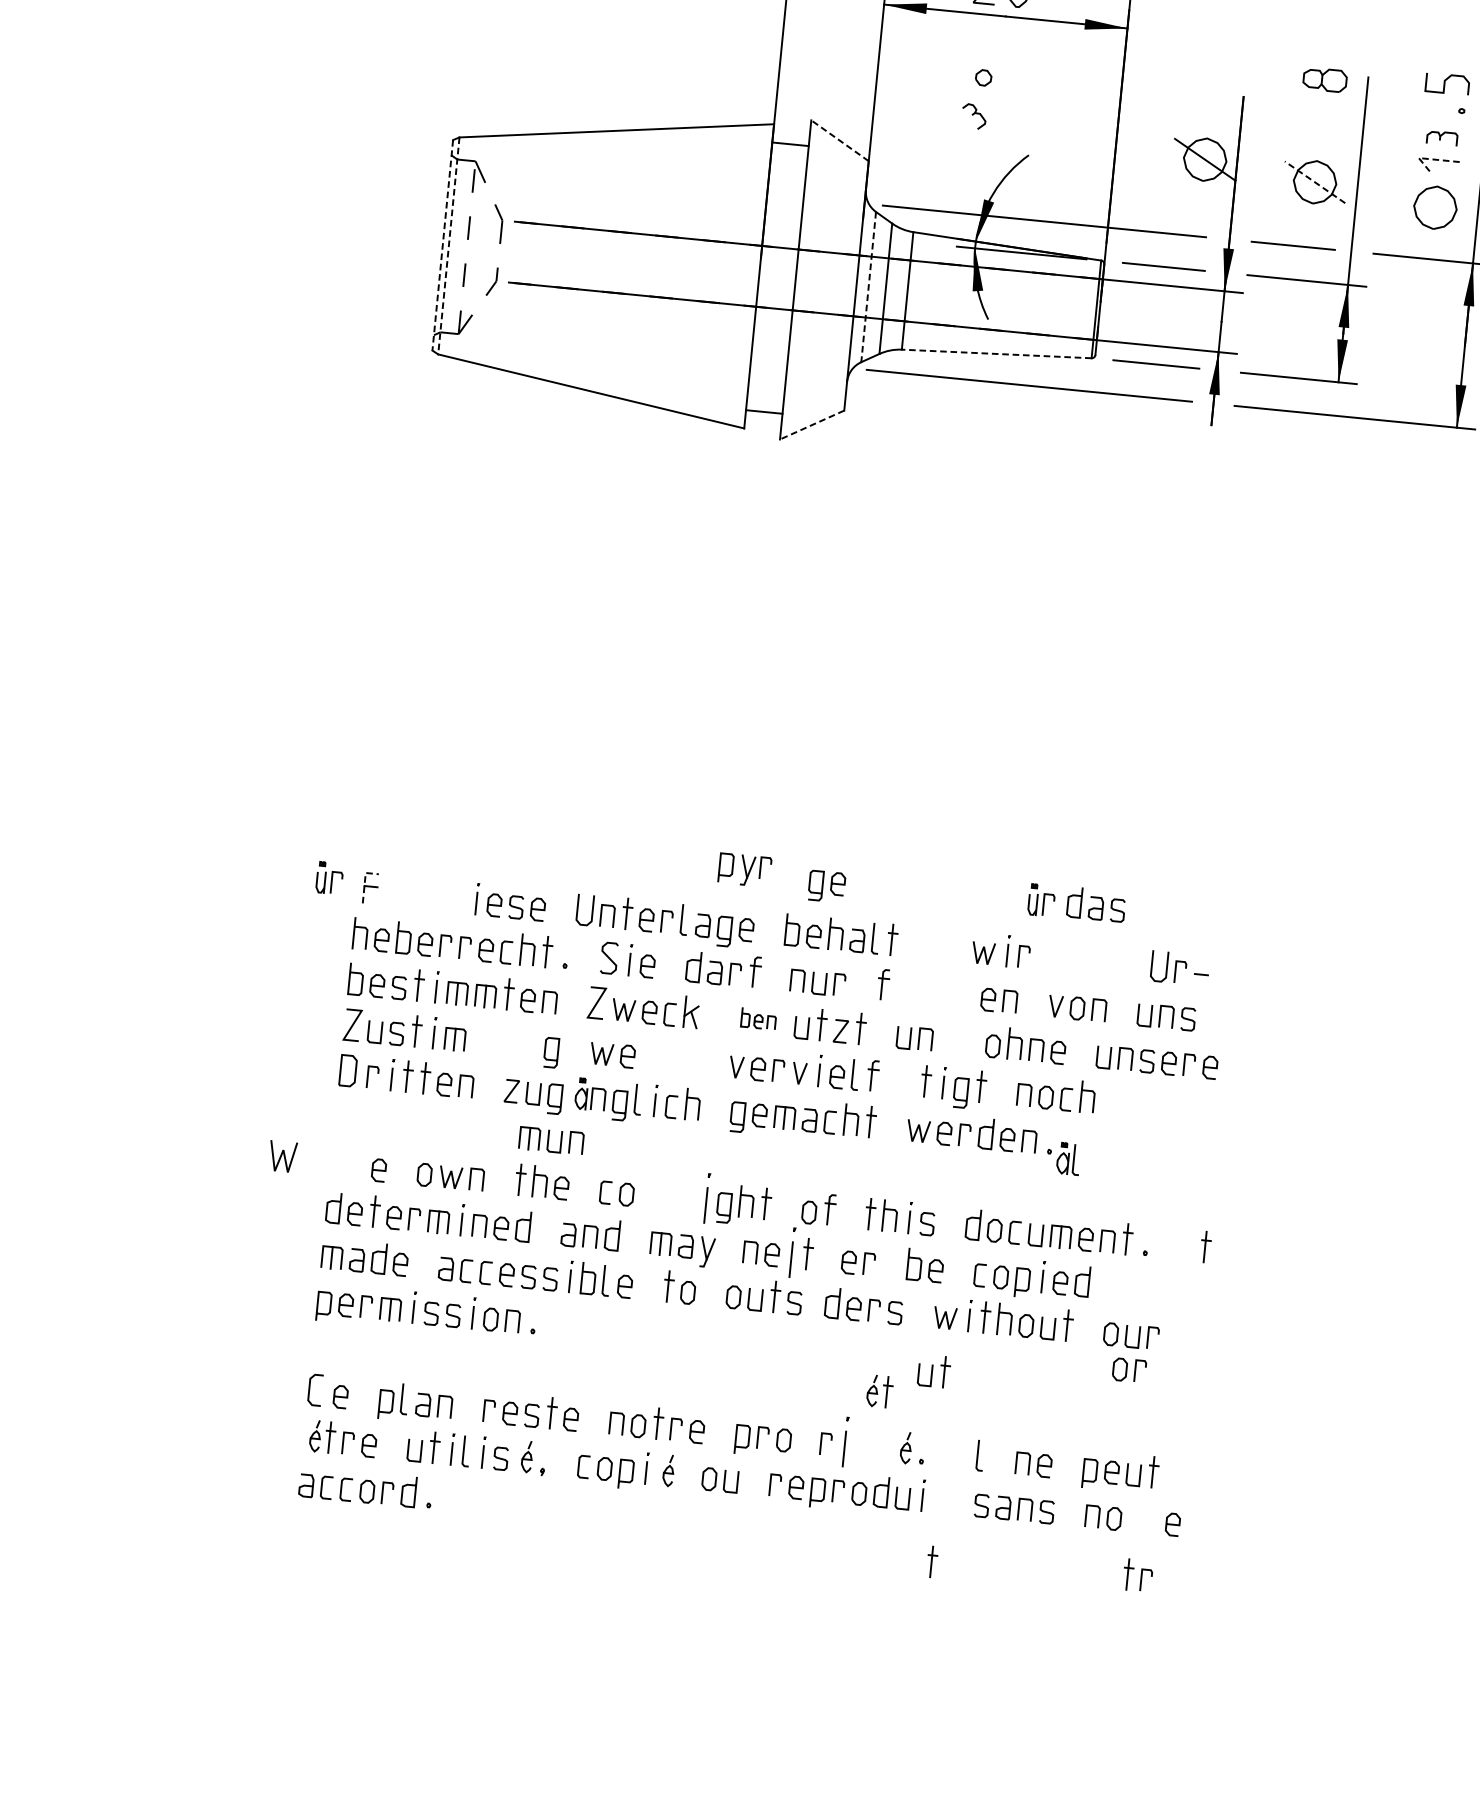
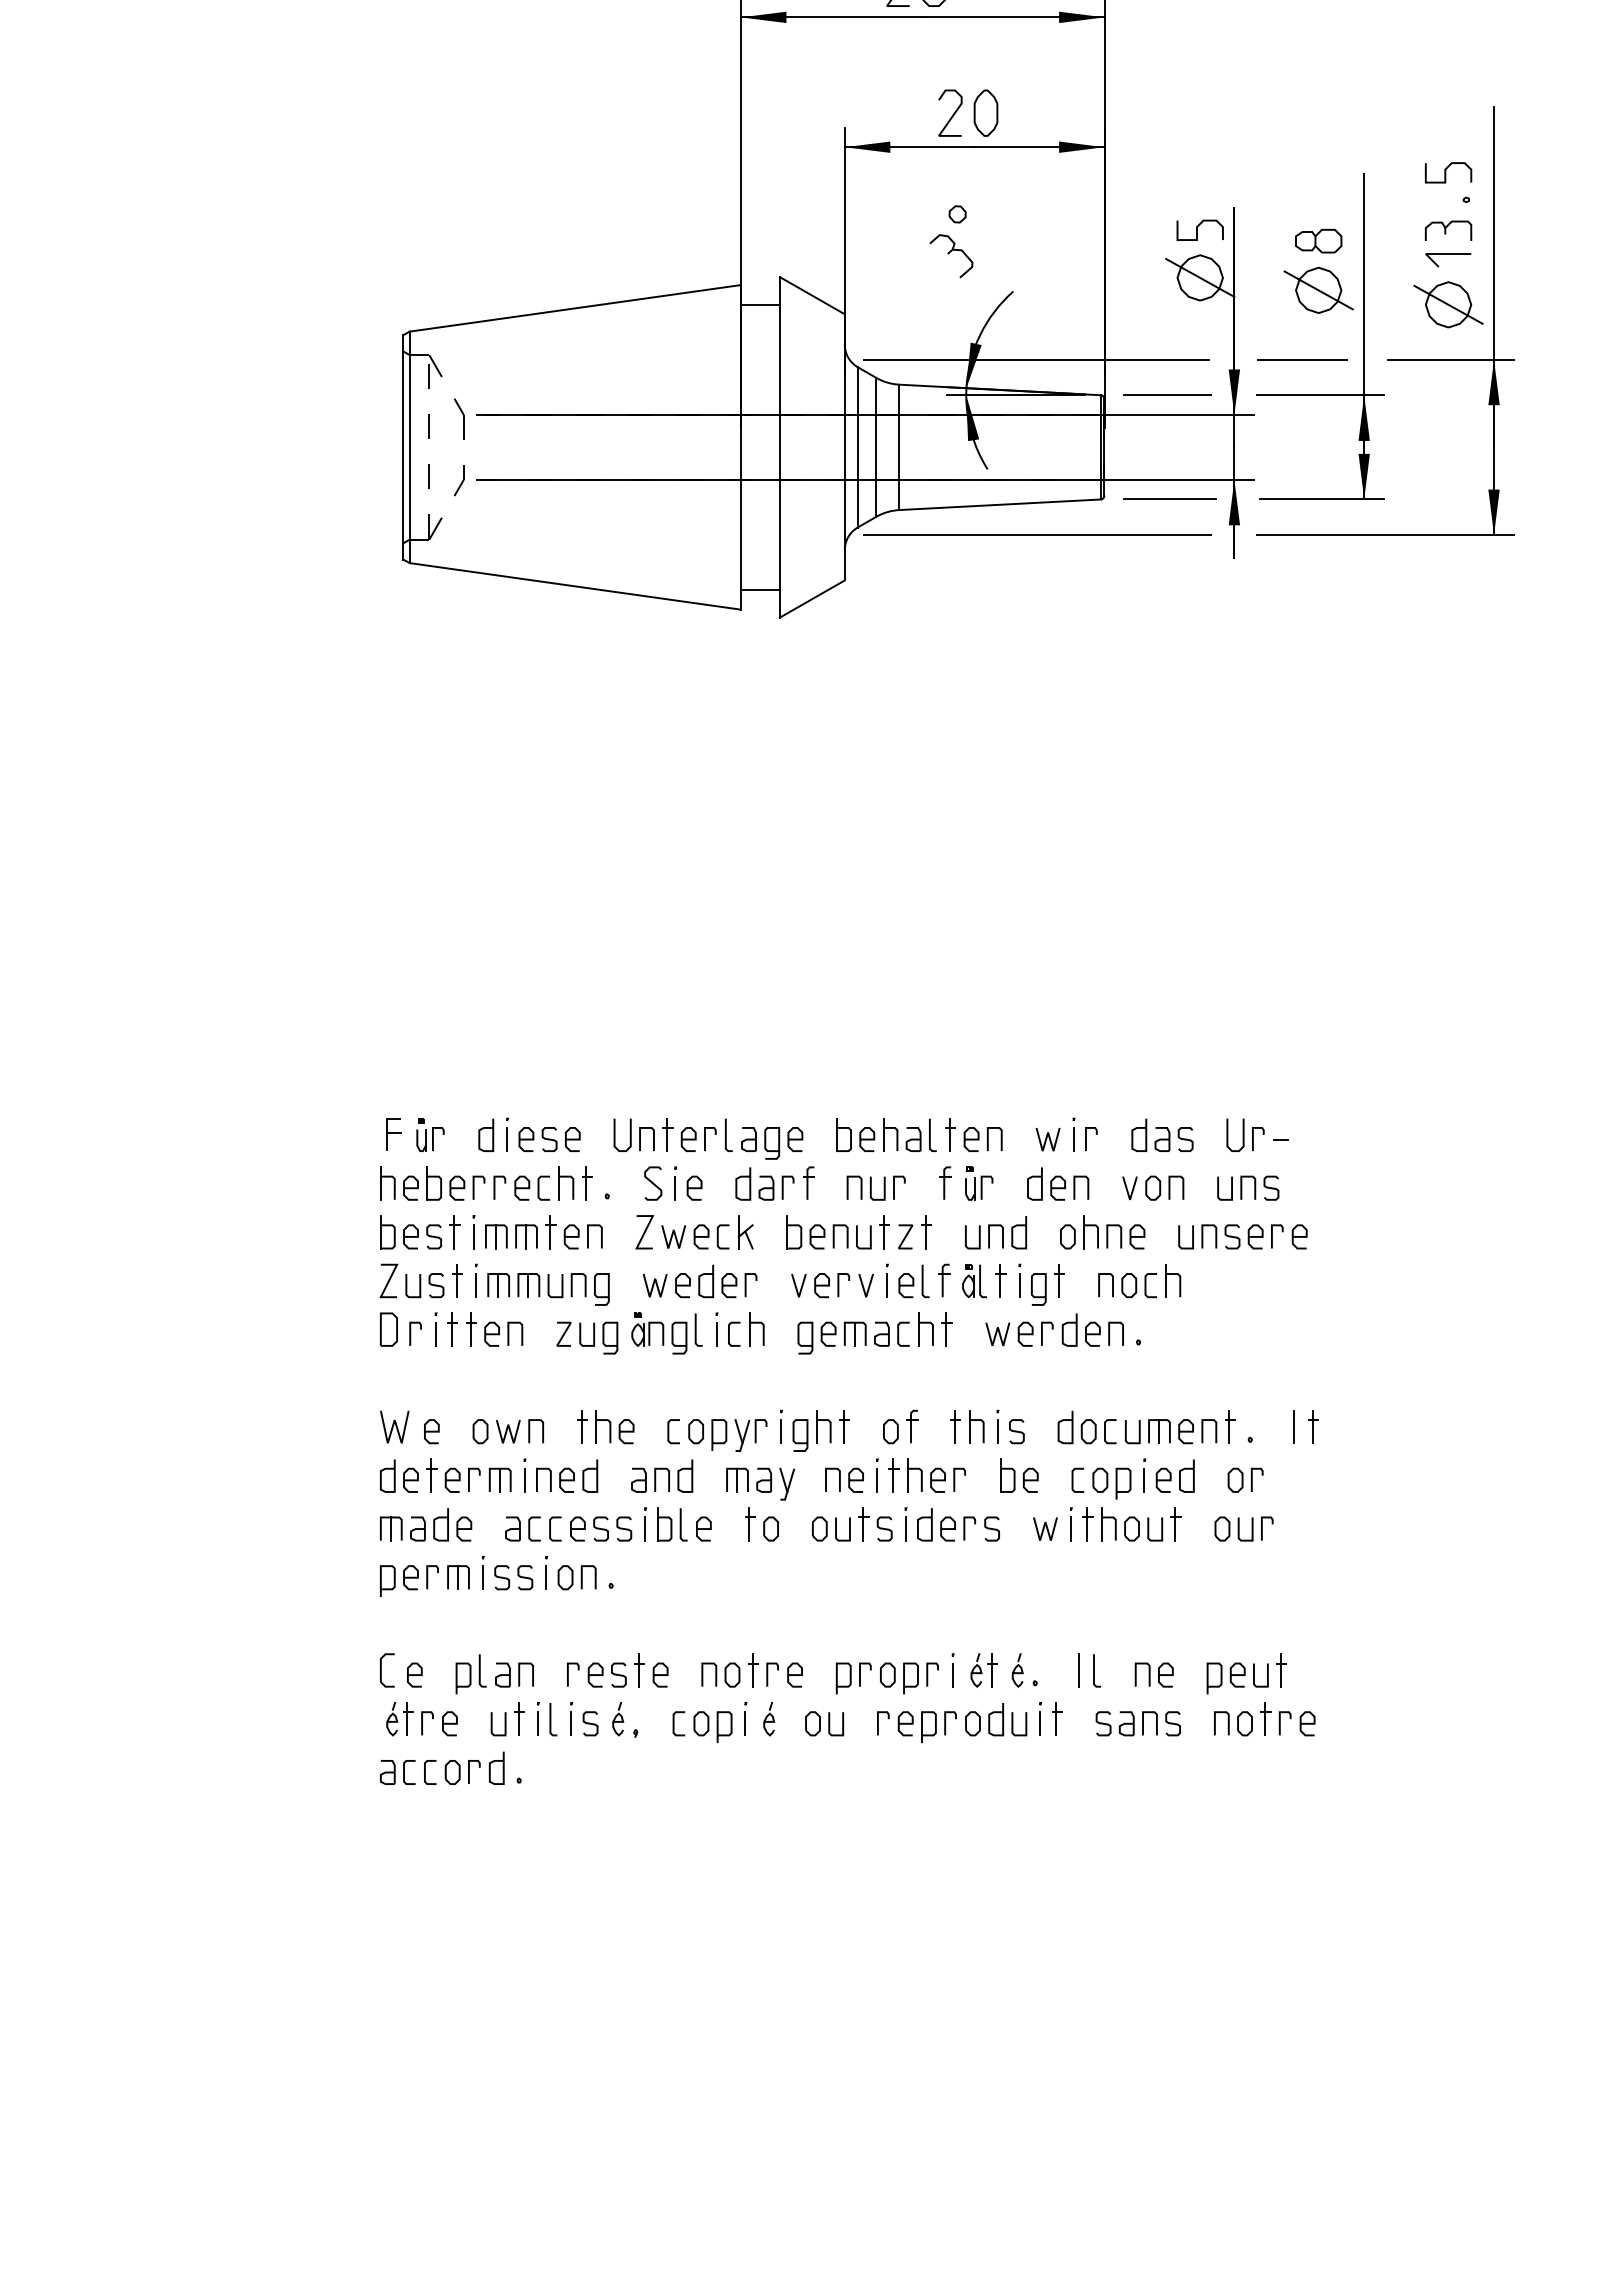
part: (1324, 79) -> (1318, 240), moved
curve: (1207, 114) -> (1197, 229), added
part: (974, 116) -> (951, 256), size x1.67
part: (1442, 138) -> (1448, 230), size x1.43
line: (839, 140) -> (811, 295), dashed -> solid
line: (1430, 159) -> (1438, 254), dashed -> solid
line: (1314, 182) -> (1318, 290), dashed -> solid
line: (1435, 207) -> (1448, 304), added
line: (442, 245) -> (403, 447), dashed -> solid
line: (448, 246) -> (409, 447), dashed -> solid
line: (868, 287) -> (857, 447), dashed -> solid
line: (997, 353) -> (1000, 504), dashed -> solid
line: (811, 425) -> (811, 599), dashed -> solid
part: (744, 870) -> (739, 1435), moved
part: (329, 877) -> (430, 1134), moved
line: (365, 881) -> (387, 1127), dashed -> solid
part: (826, 886) -> (875, 1085), removed
curve: (455, 891) -> (483, 1129), added
part: (1041, 900) -> (979, 1183), moved
part: (1096, 903) -> (1162, 1134), moved
part: (921, 947) -> (982, 1139), added
curve: (964, 988) -> (1031, 1178), added
part: (758, 1019) -> (817, 1232), size x1.67
curve: (948, 1032) -> (1019, 1226), added
part: (669, 1056) -> (727, 1281), added
part: (550, 1140) -> (551, 1285), moved
line: (282, 1155) -> (394, 1425), moved
part: (1068, 1159) -> (974, 1281), moved
part: (707, 1197) -> (781, 1426), size x0.62
line: (1187, 1244) -> (1294, 1426), added
part: (792, 1252) -> (877, 1475), size x0.62
part: (827, 1255) -> (914, 1475), added
part: (814, 1300) -> (905, 1524), added
part: (1129, 1369) -> (1245, 1479), moved
part: (934, 1371) -> (1039, 1586), removed
part: (879, 1391) -> (983, 1670), moved
part: (845, 1442) -> (952, 1670), size x0.62
curve: (799, 1445) -> (904, 1678), added
line: (964, 1453) -> (1079, 1670), added
part: (932, 1561) -> (1057, 1718), moved
part: (1137, 1574) -> (1275, 1718), moved

